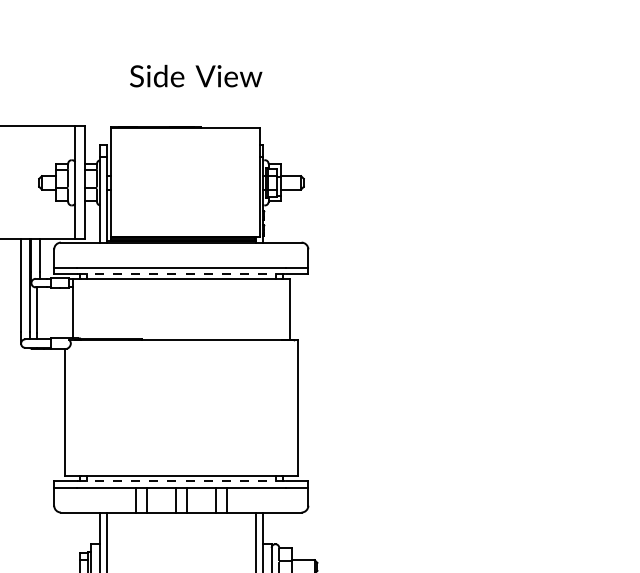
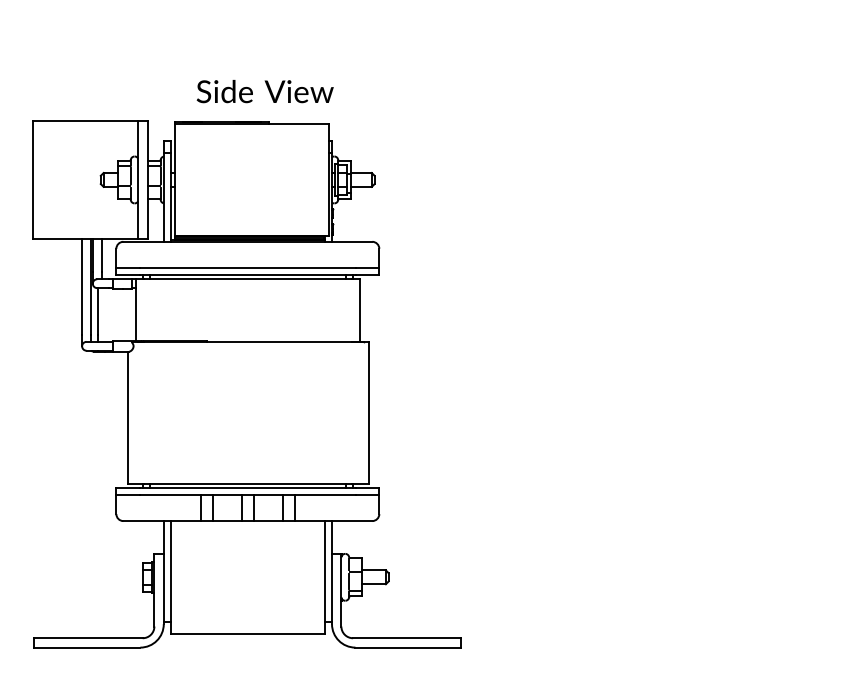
text: (195, 76) -> (264, 91), moved
line: (181, 274) -> (248, 274), dashed -> solid
line: (181, 481) -> (248, 488), dashed -> solid

